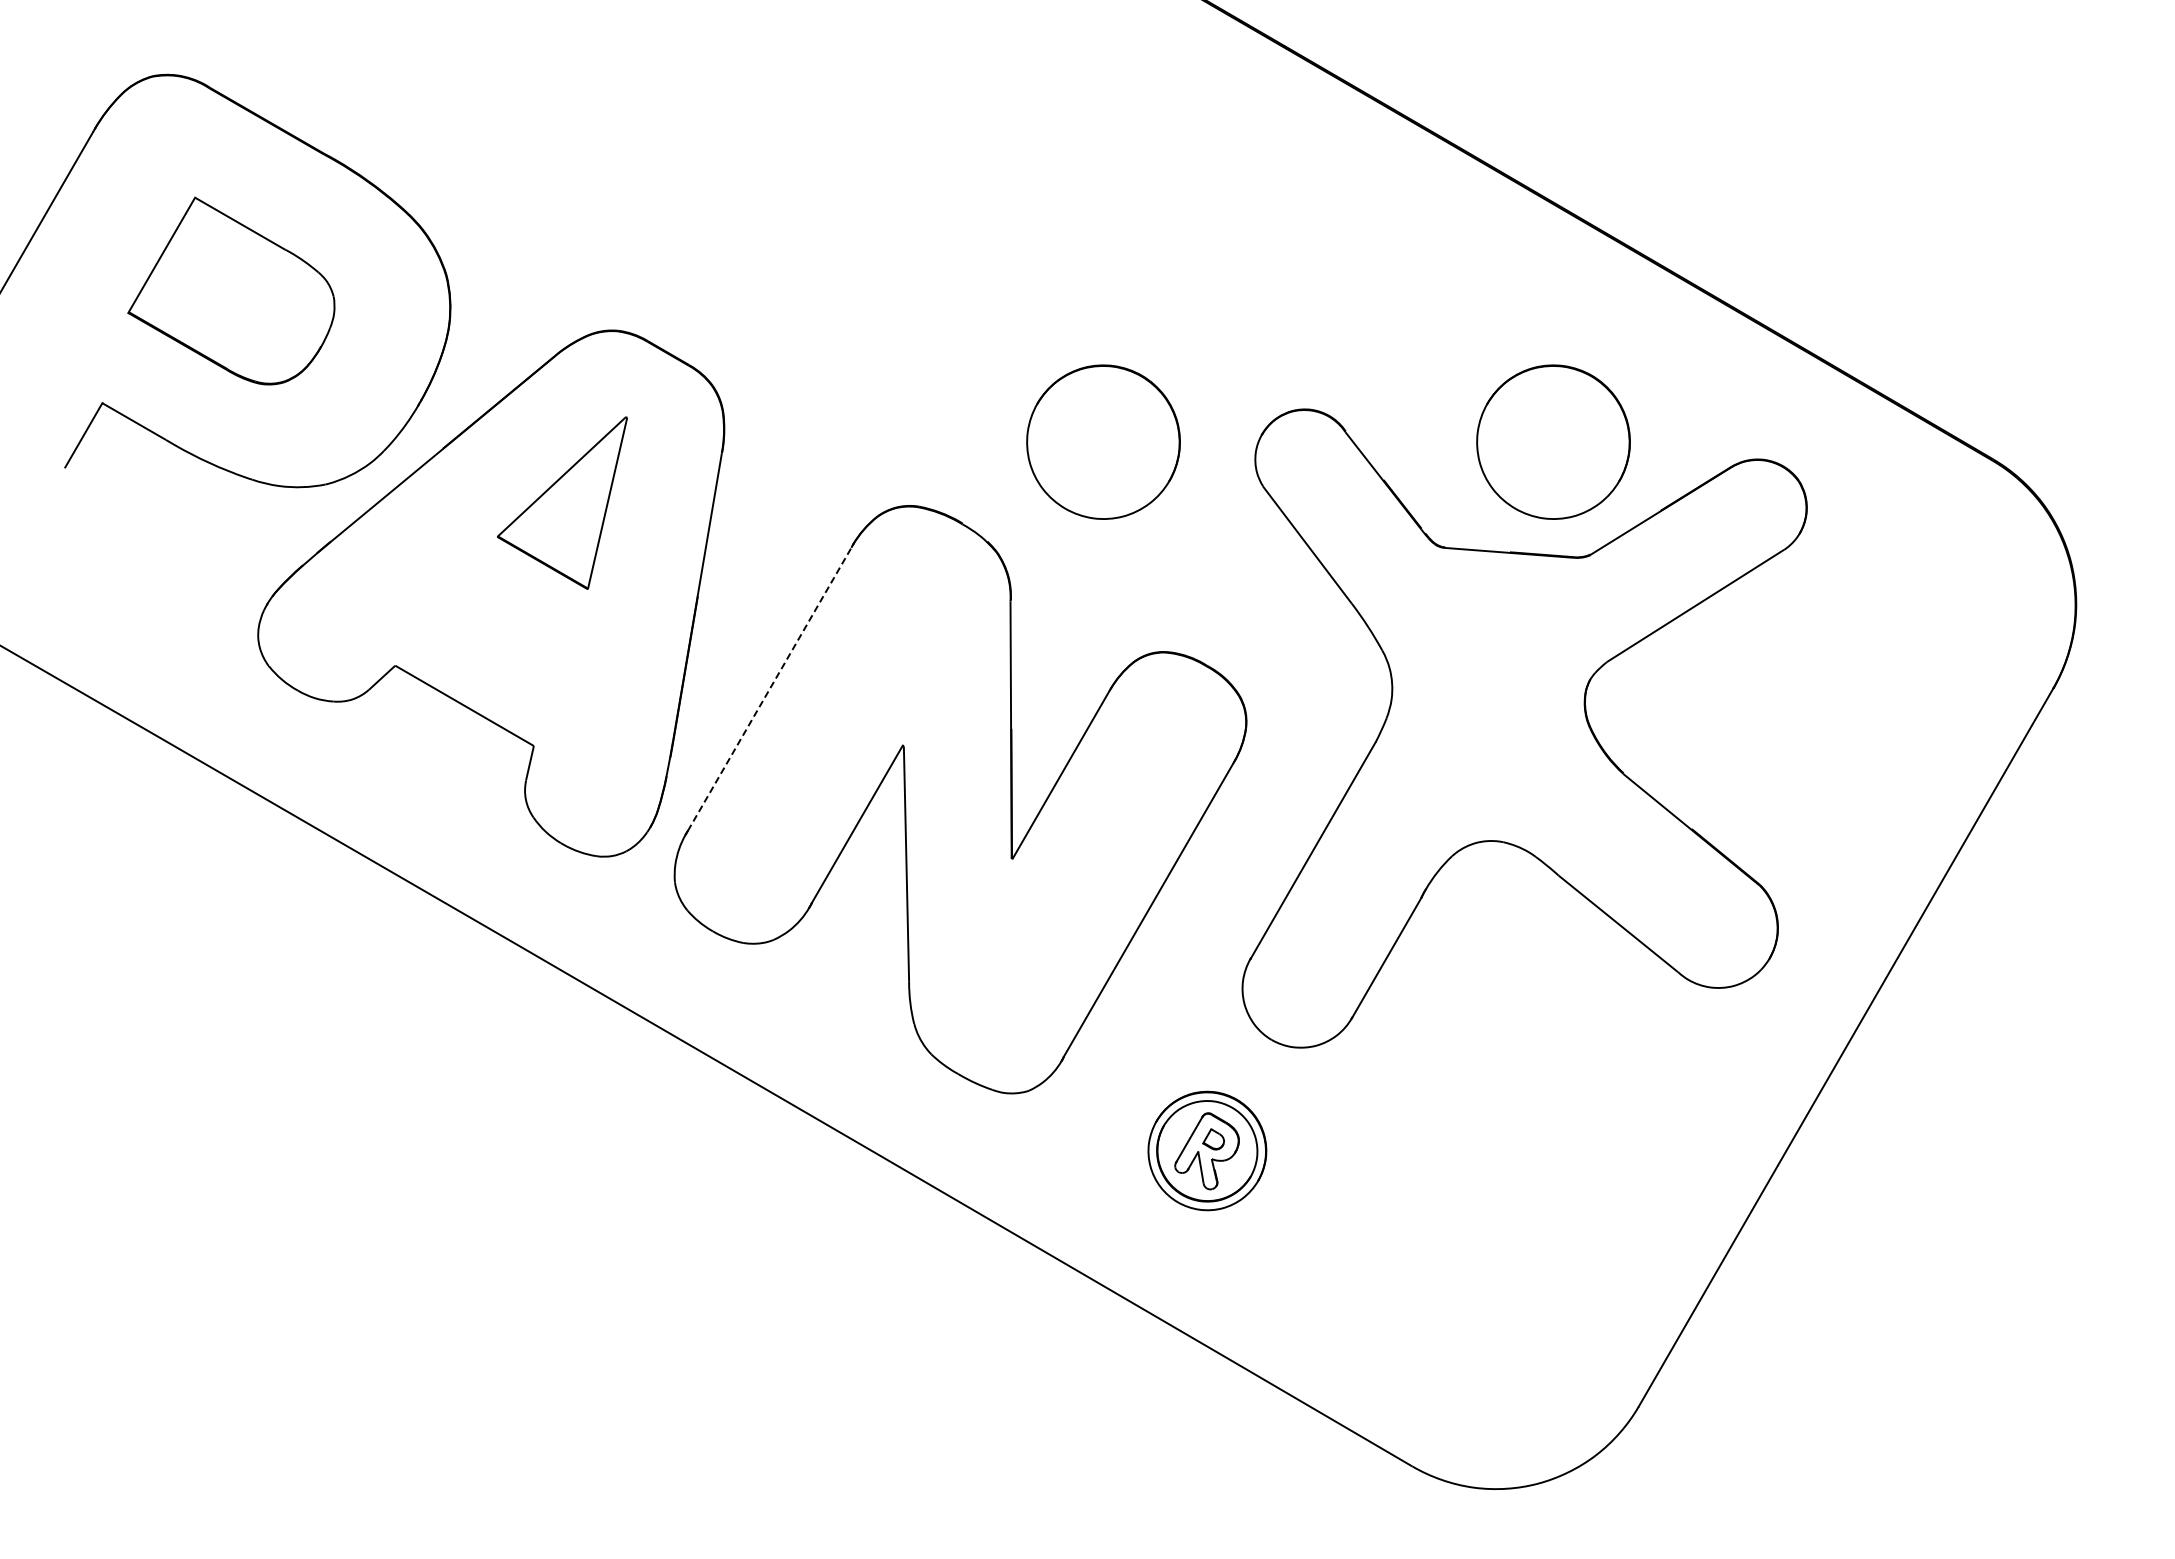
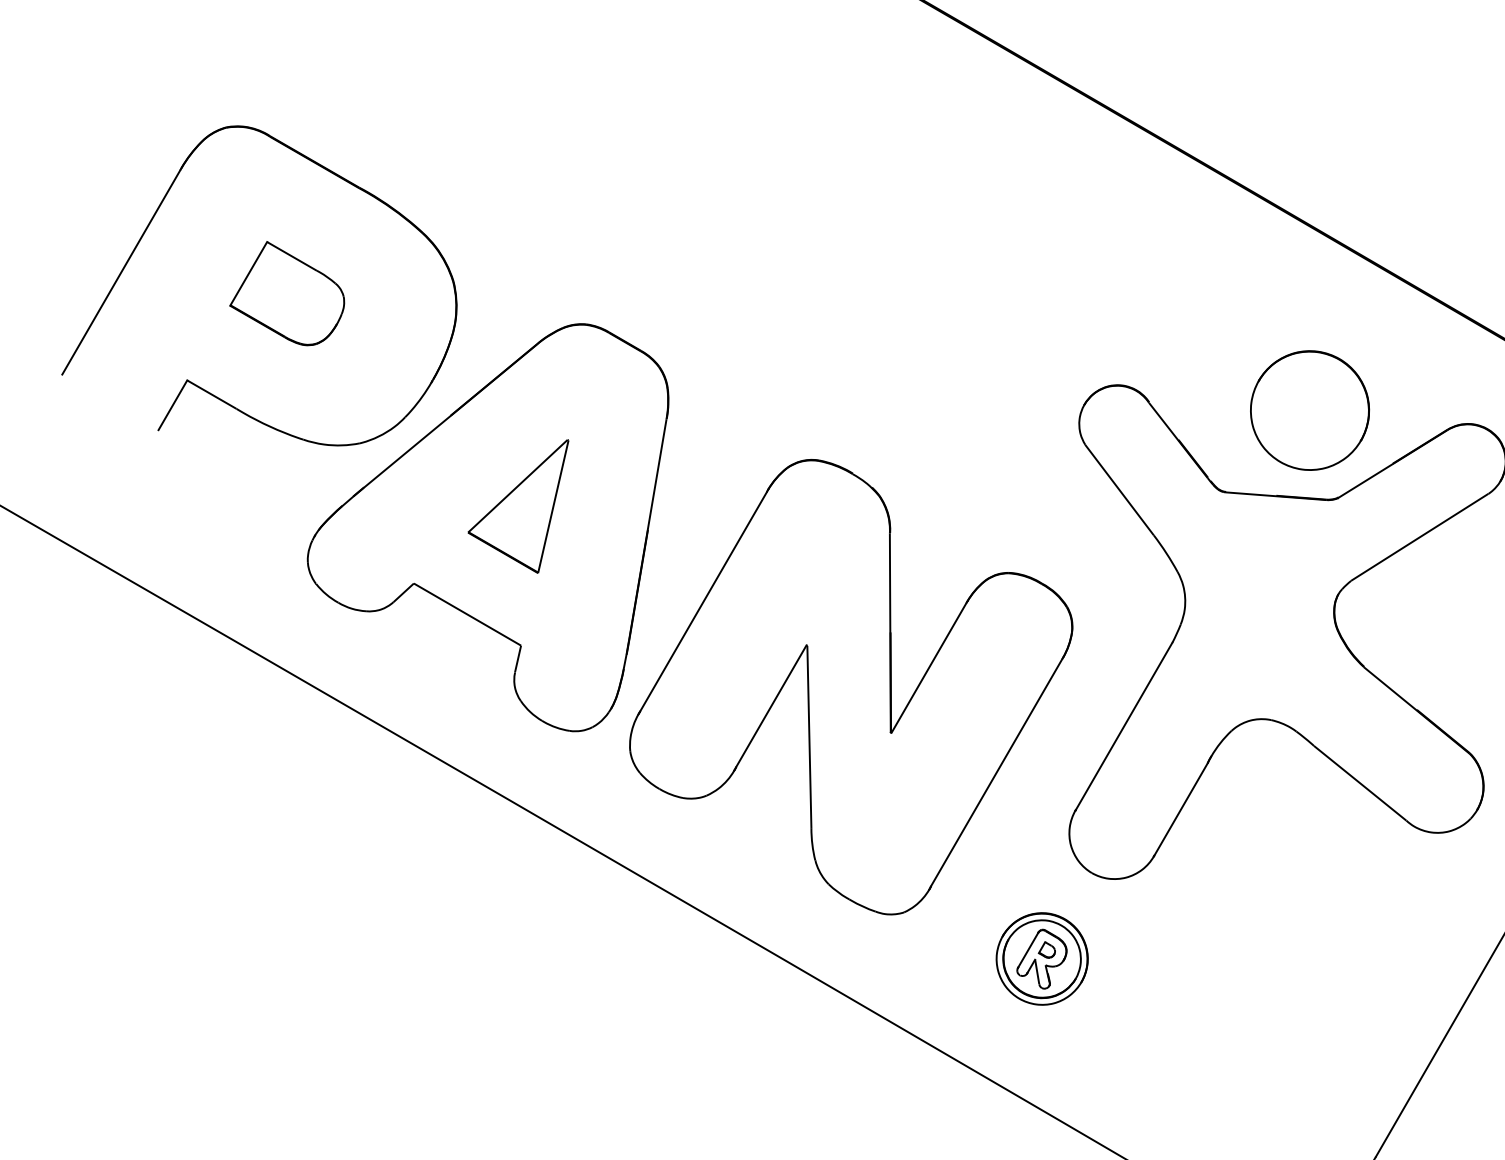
part: (231, 290) -> (287, 293), size x0.71
part: (1103, 441) -> (961, 410), removed
part: (562, 502) -> (518, 505), moved
line: (769, 688) -> (703, 601), dashed -> solid

